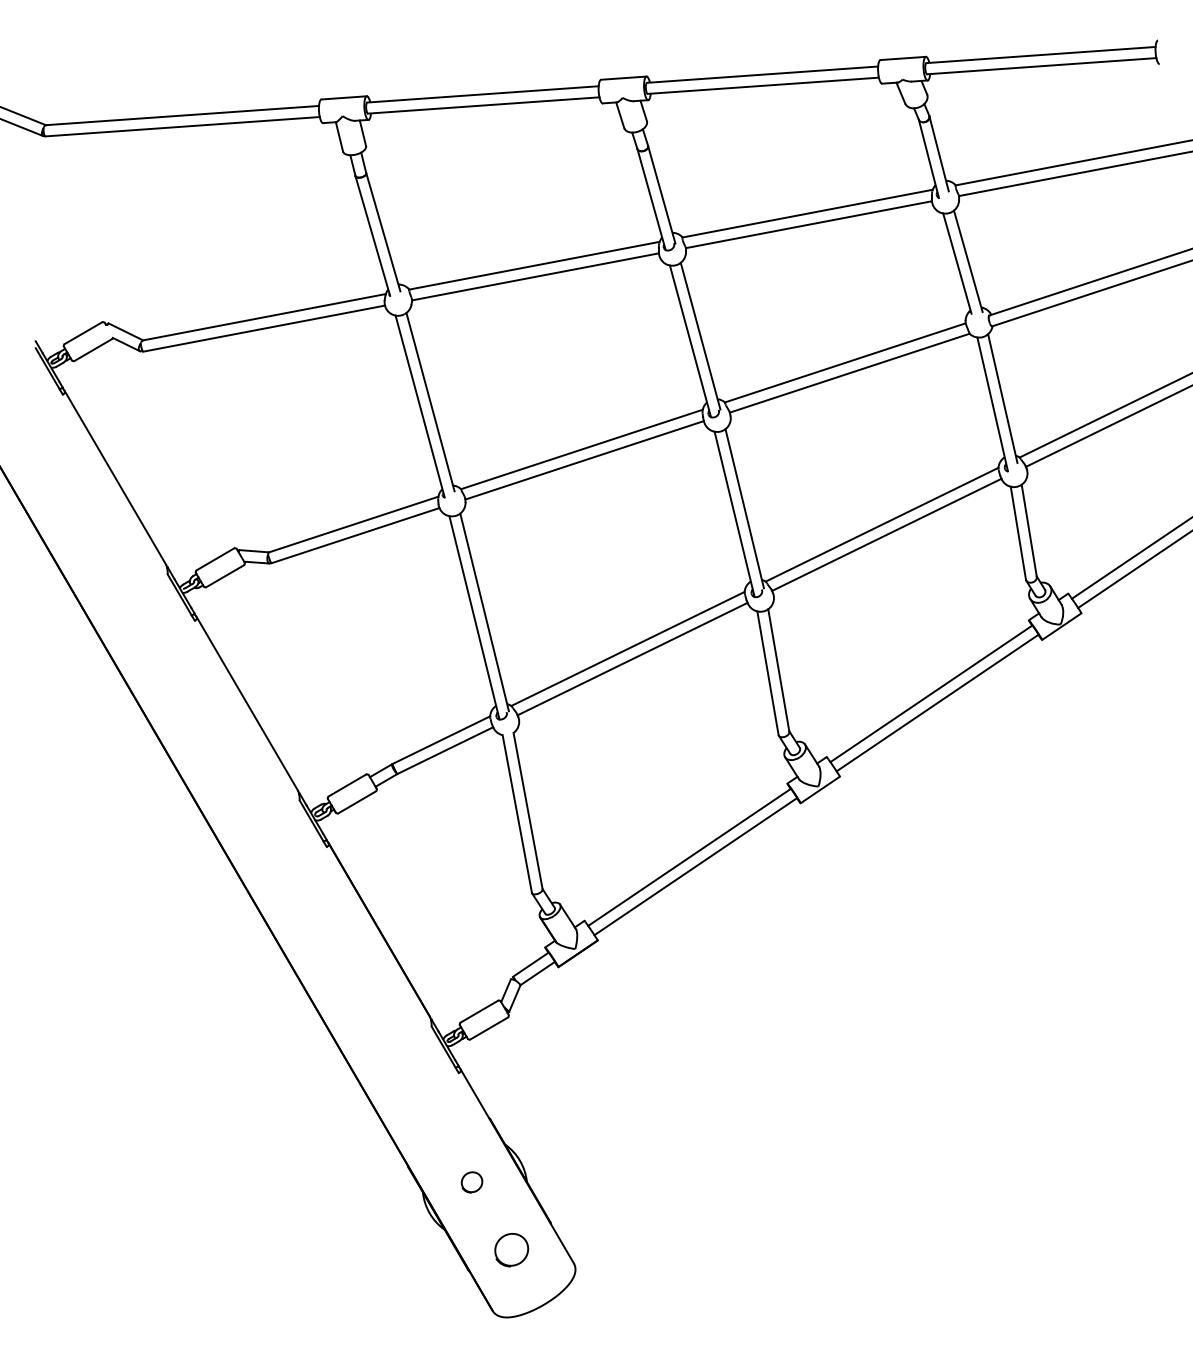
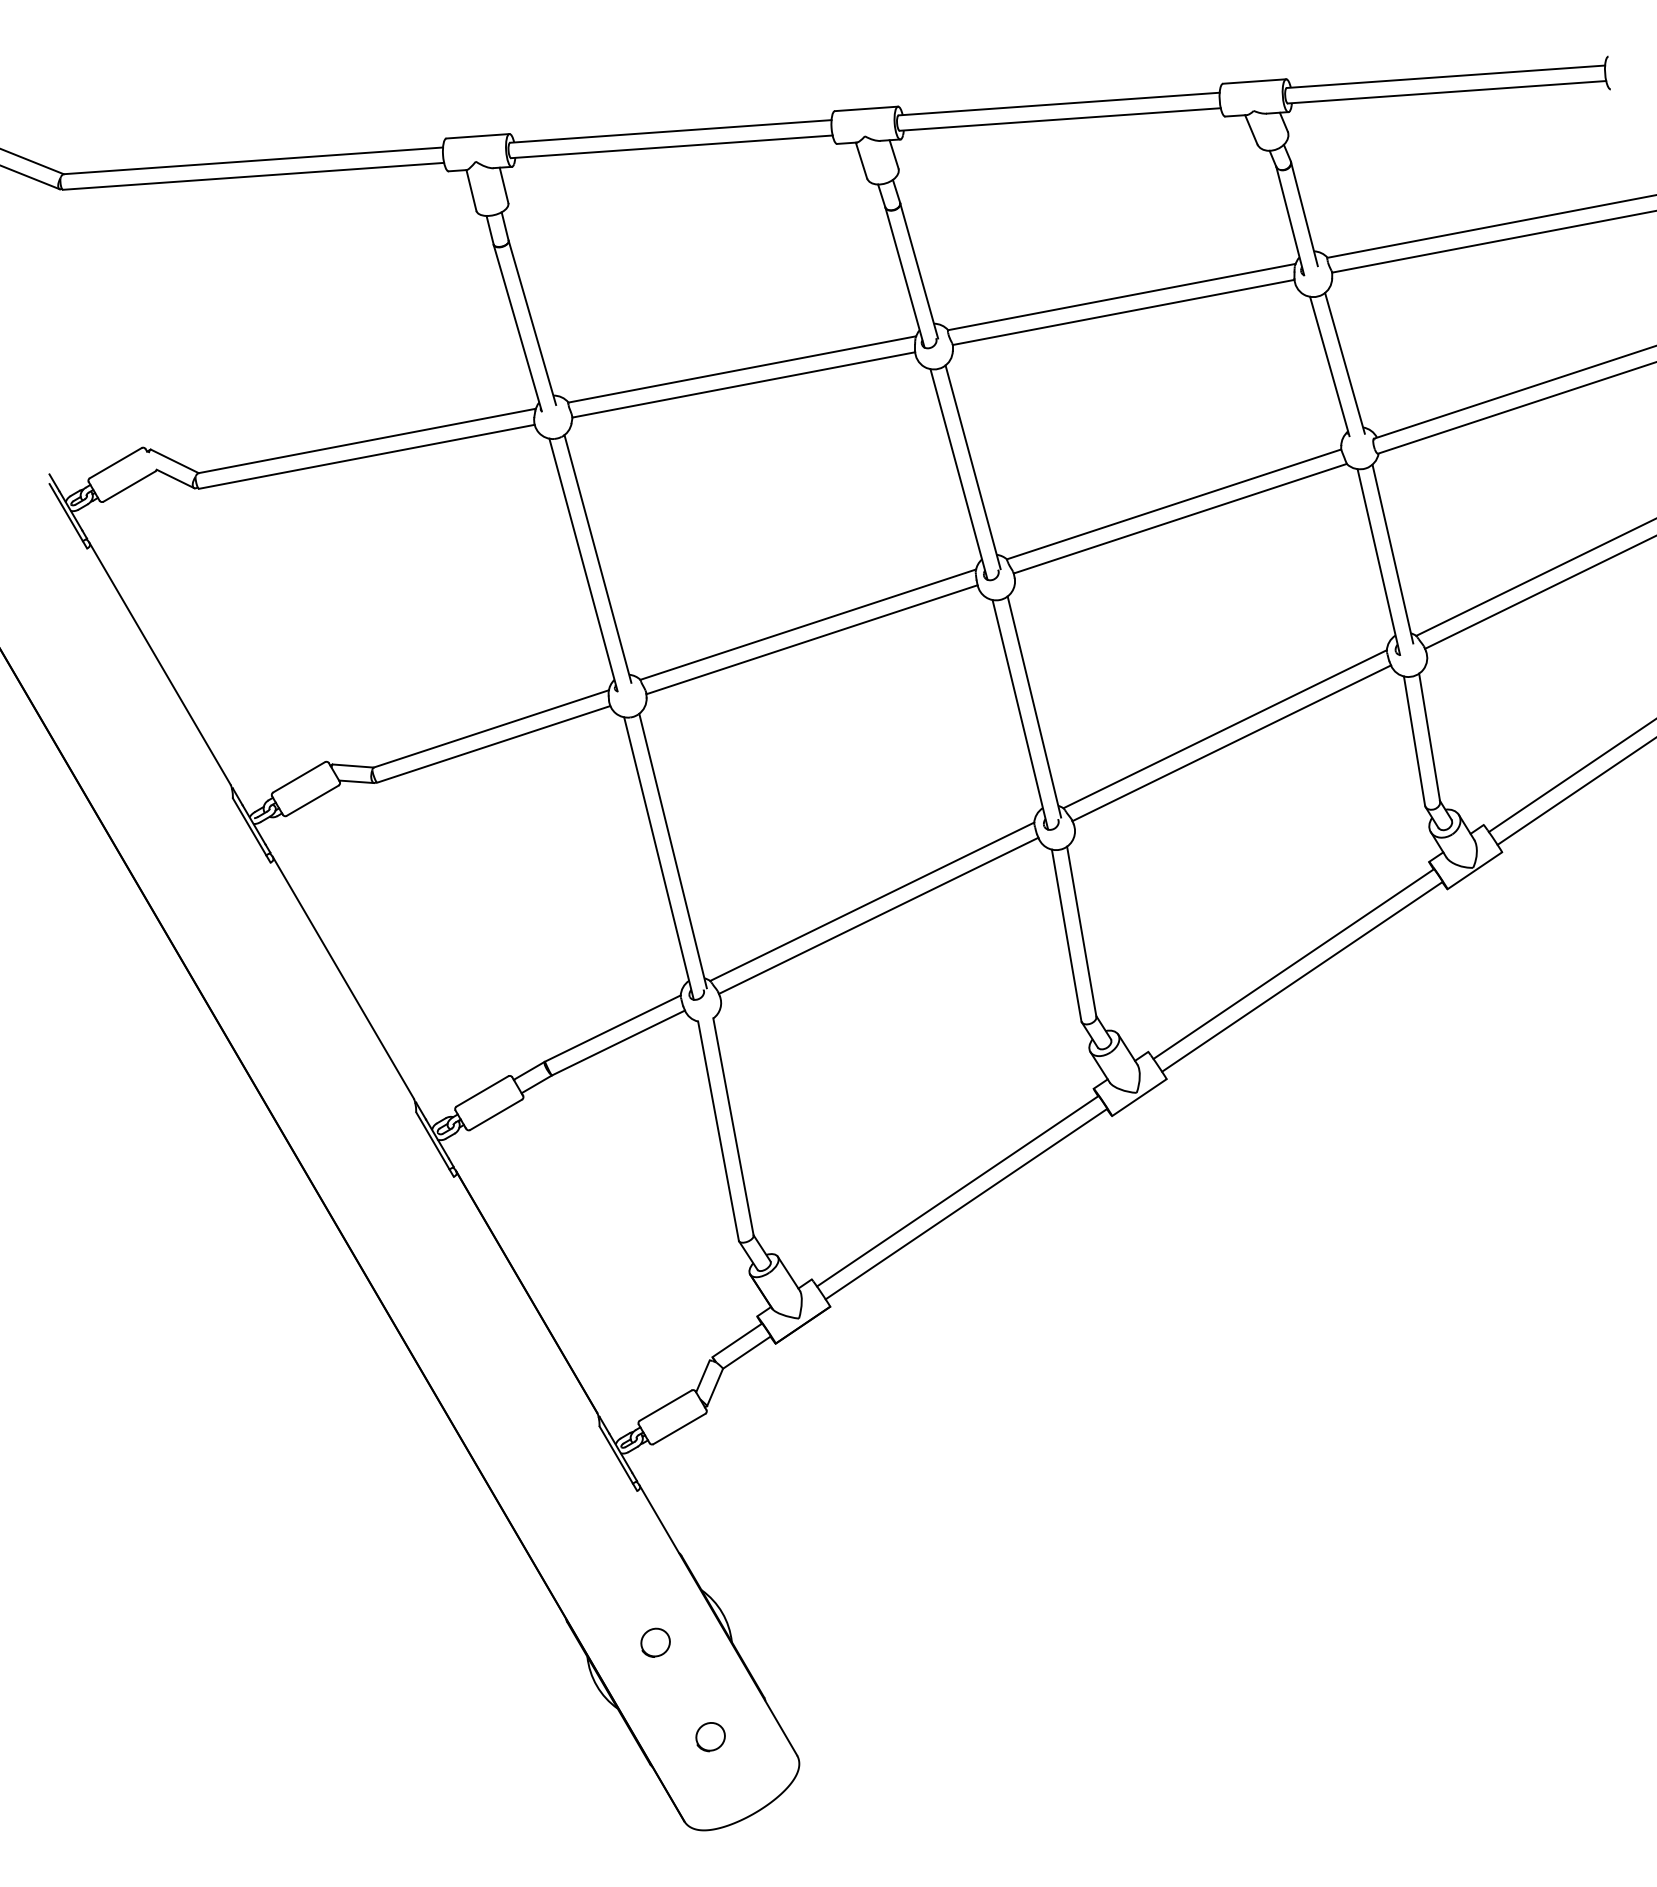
part: (511, 1250) -> (710, 1737), size x0.62

